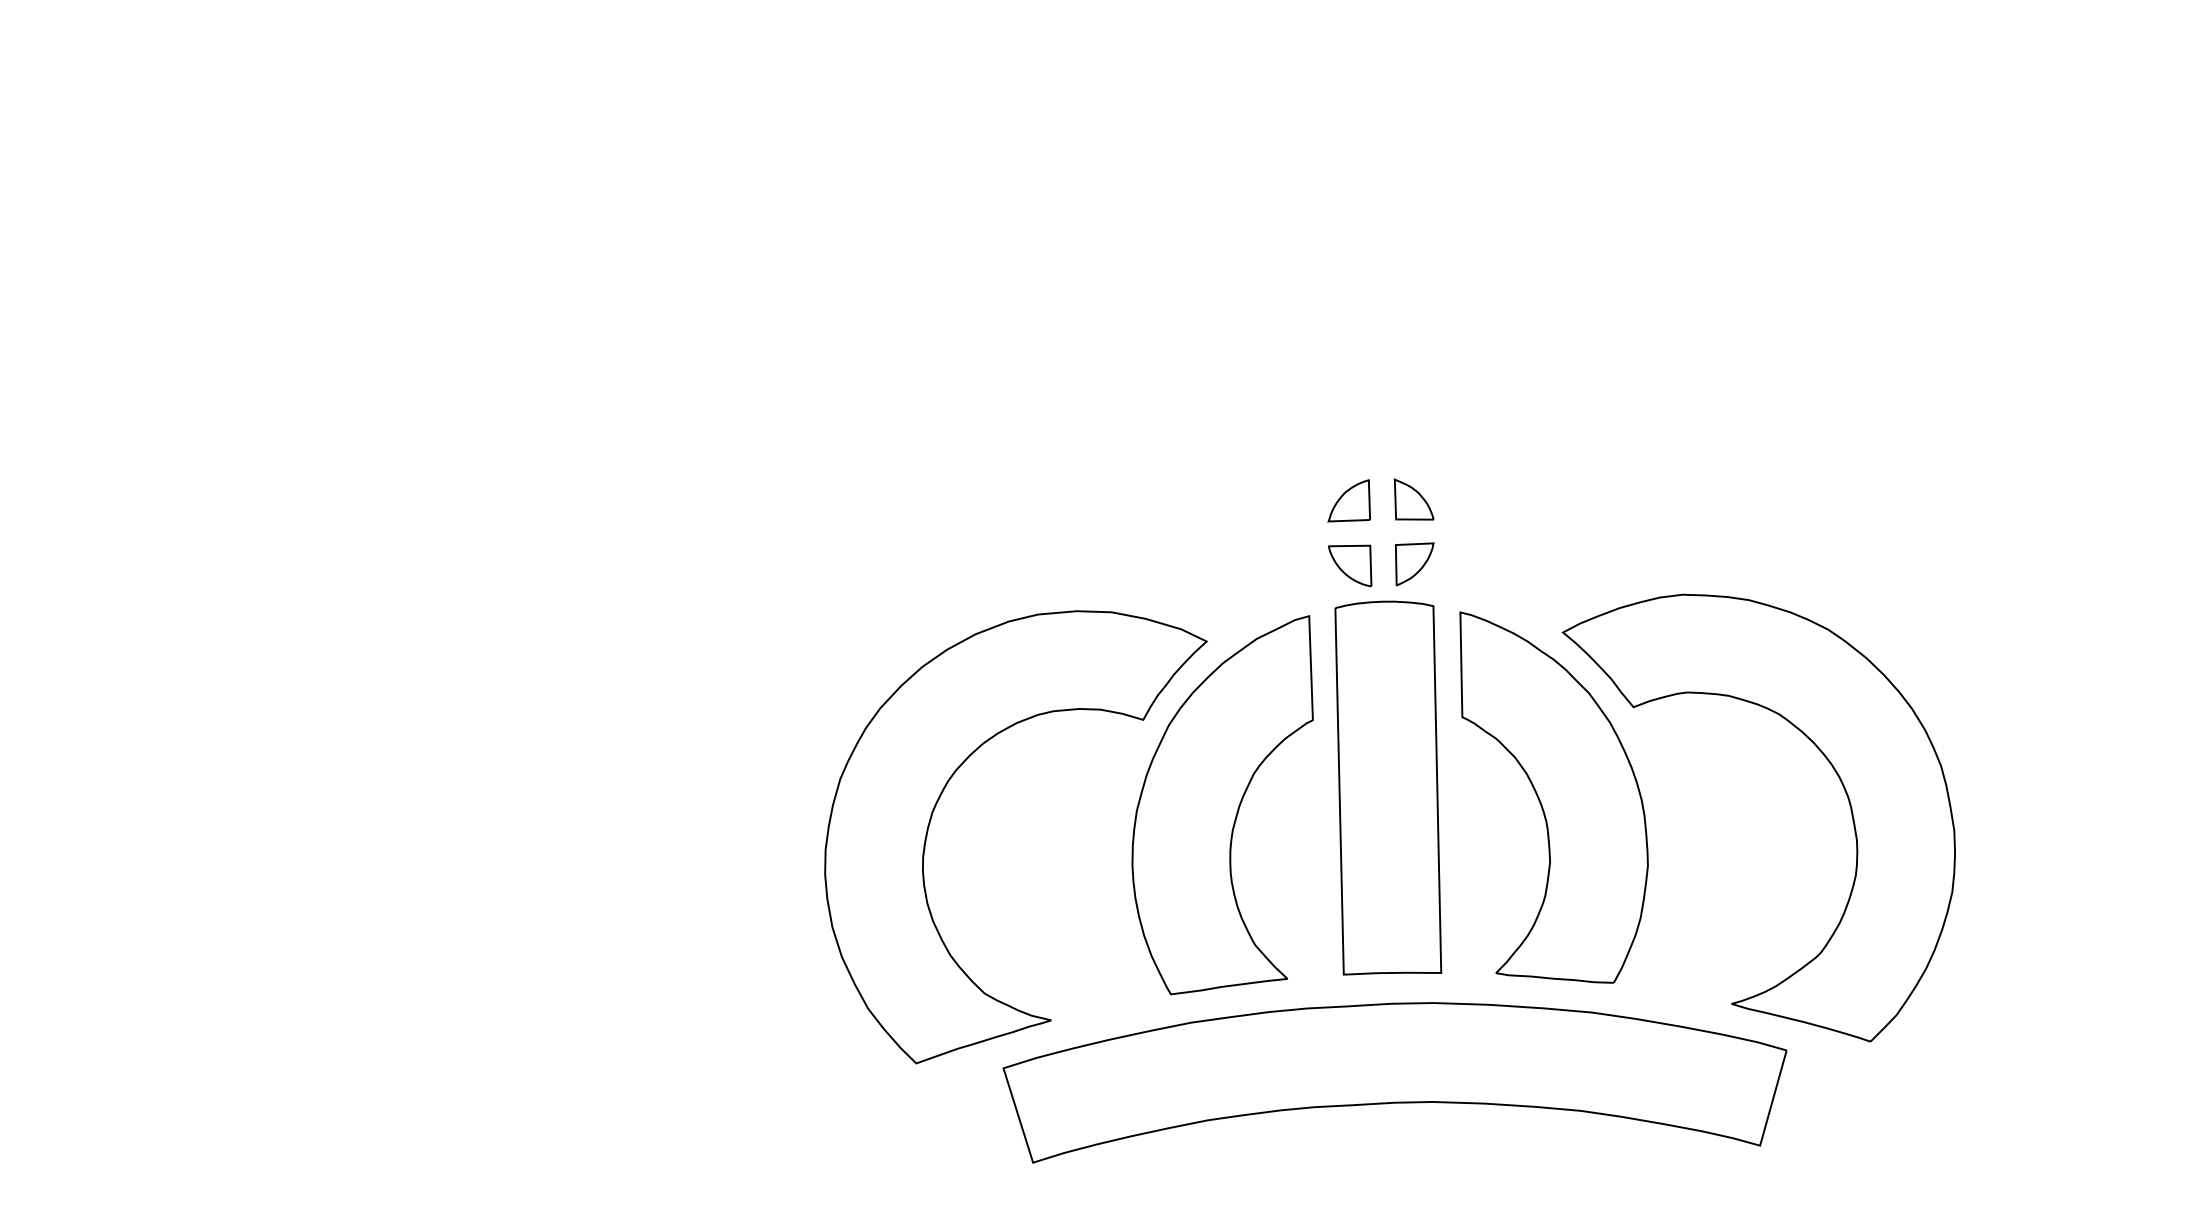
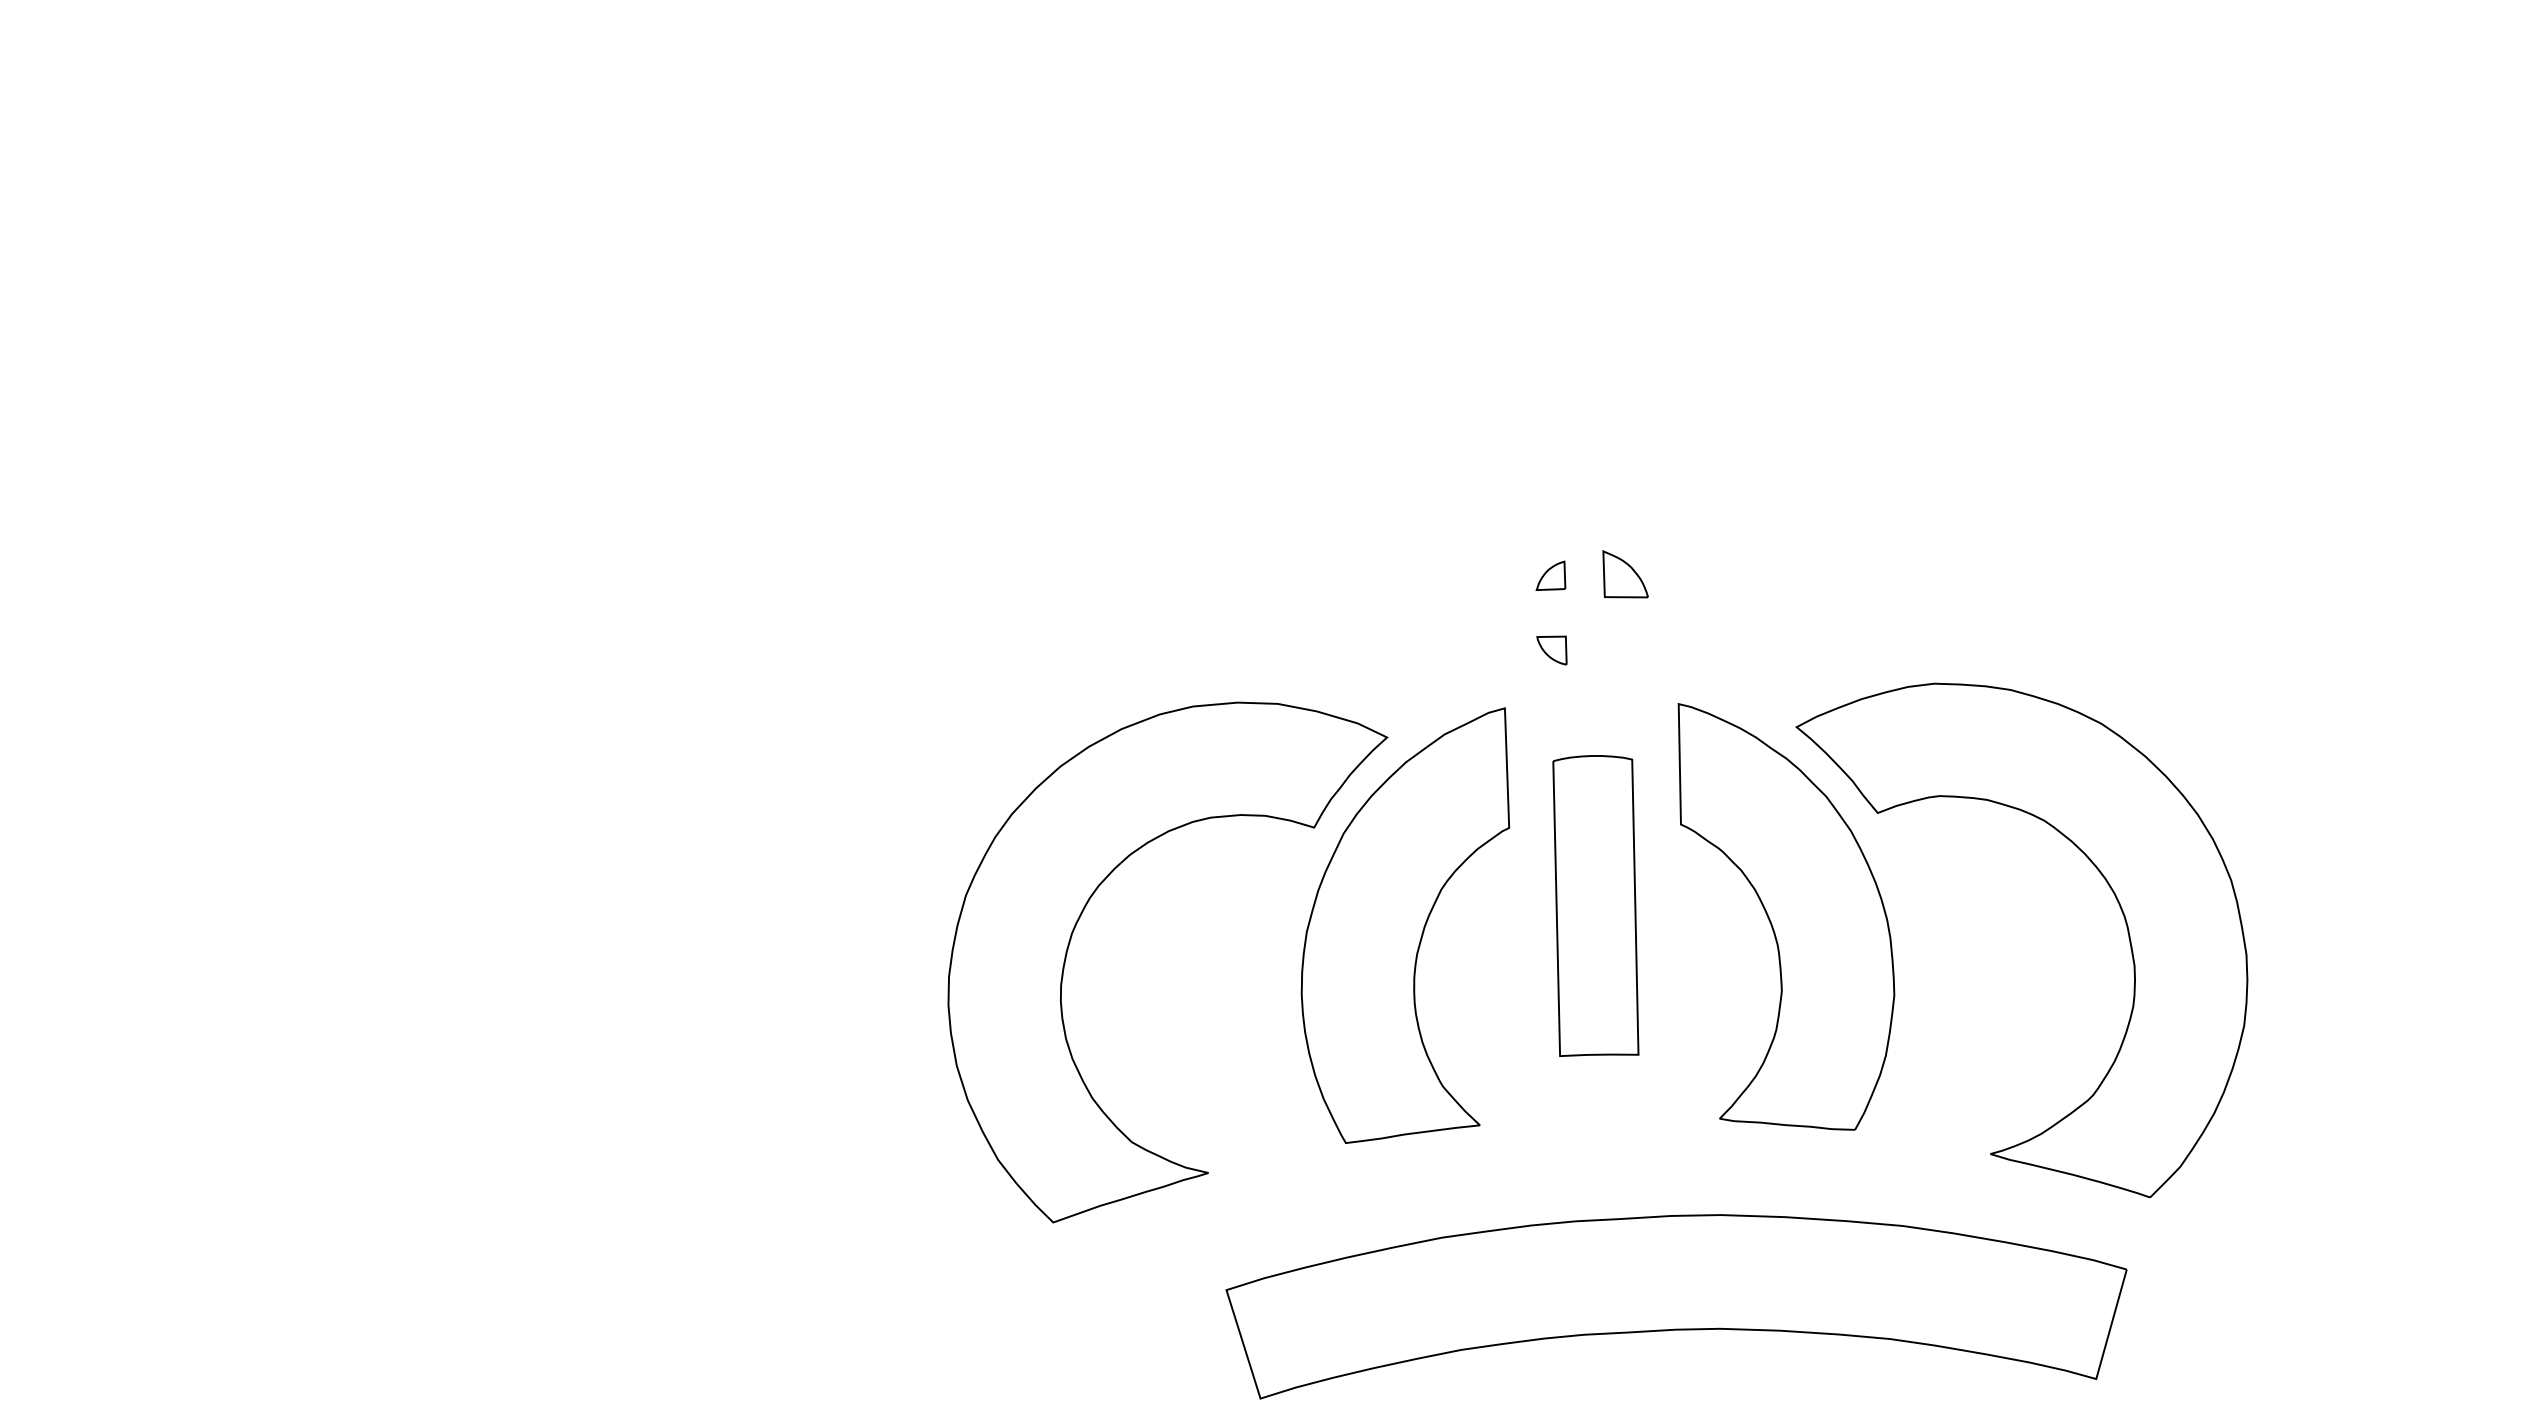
part: (1348, 500) -> (1550, 575), size x0.6
part: (1414, 564) -> (1625, 648), removed
part: (1349, 565) -> (1551, 650), size x0.6
part: (1388, 787) -> (1595, 905), size x0.7
part: (1394, 1082) -> (1676, 1306), moved

